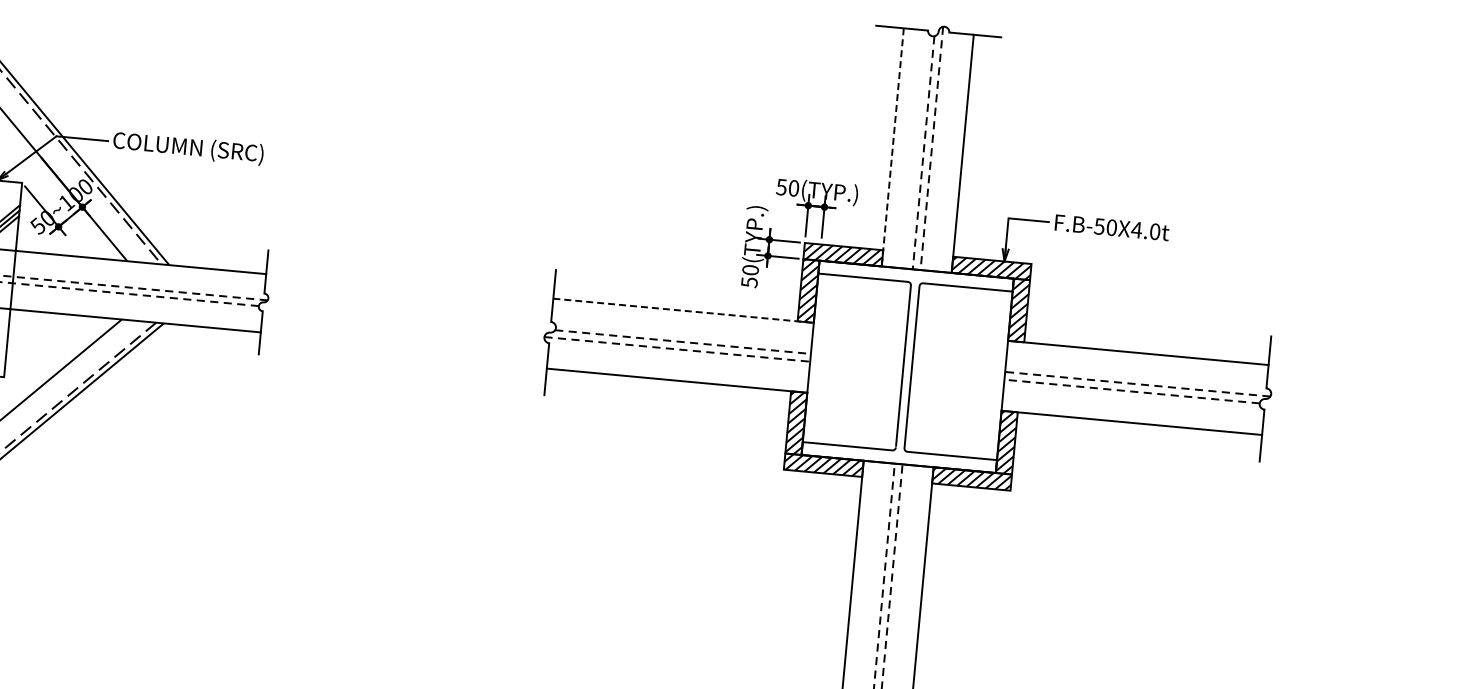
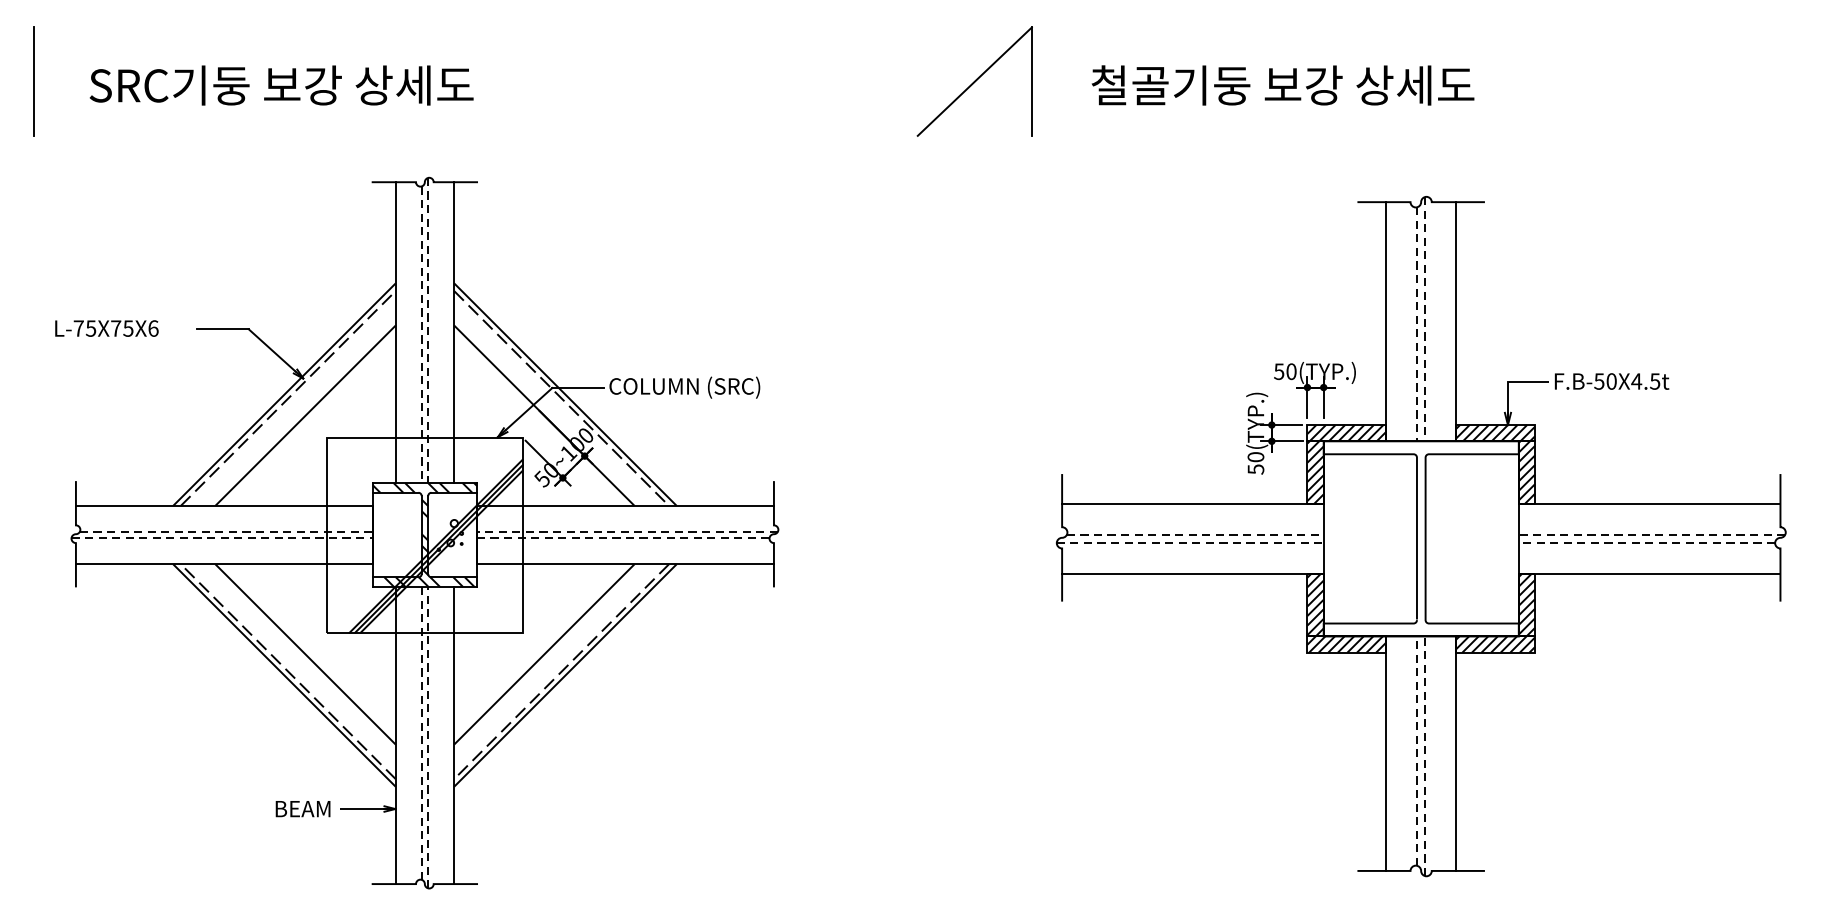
line: (893, 147) -> (1386, 321), dashed -> solid
text: (1155, 231) -> (1655, 381), F.B-50X4.0t -> F.B-50X4.5t
line: (683, 310) -> (1192, 503), dashed -> solid

